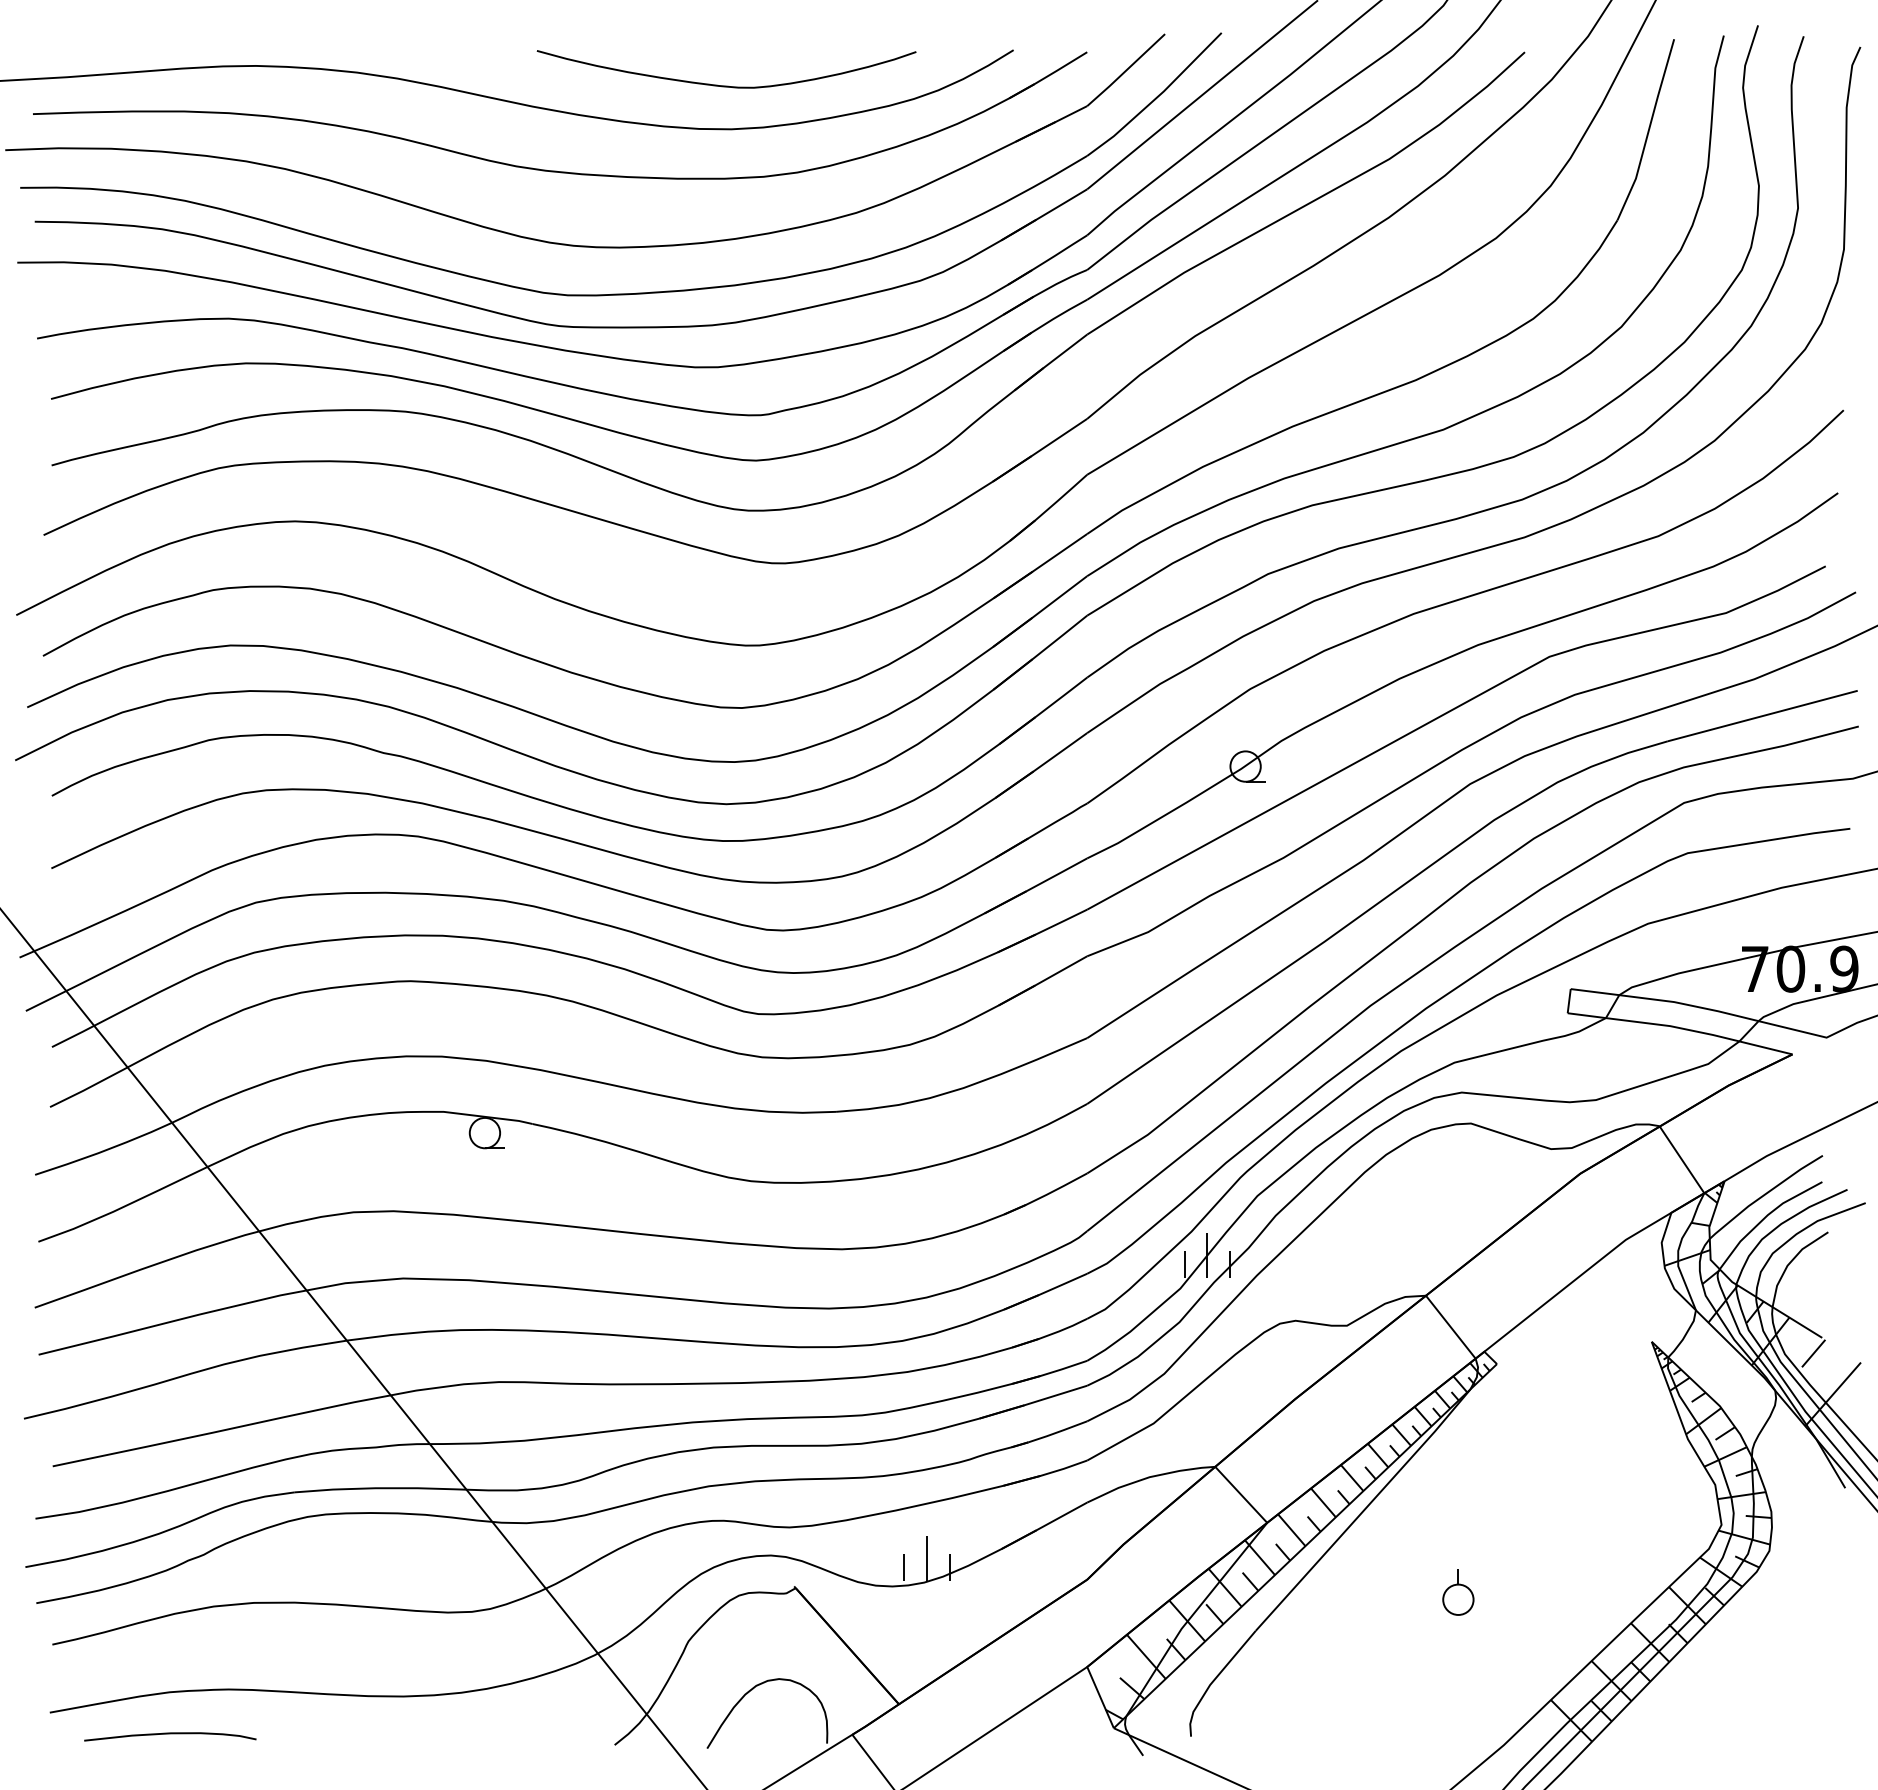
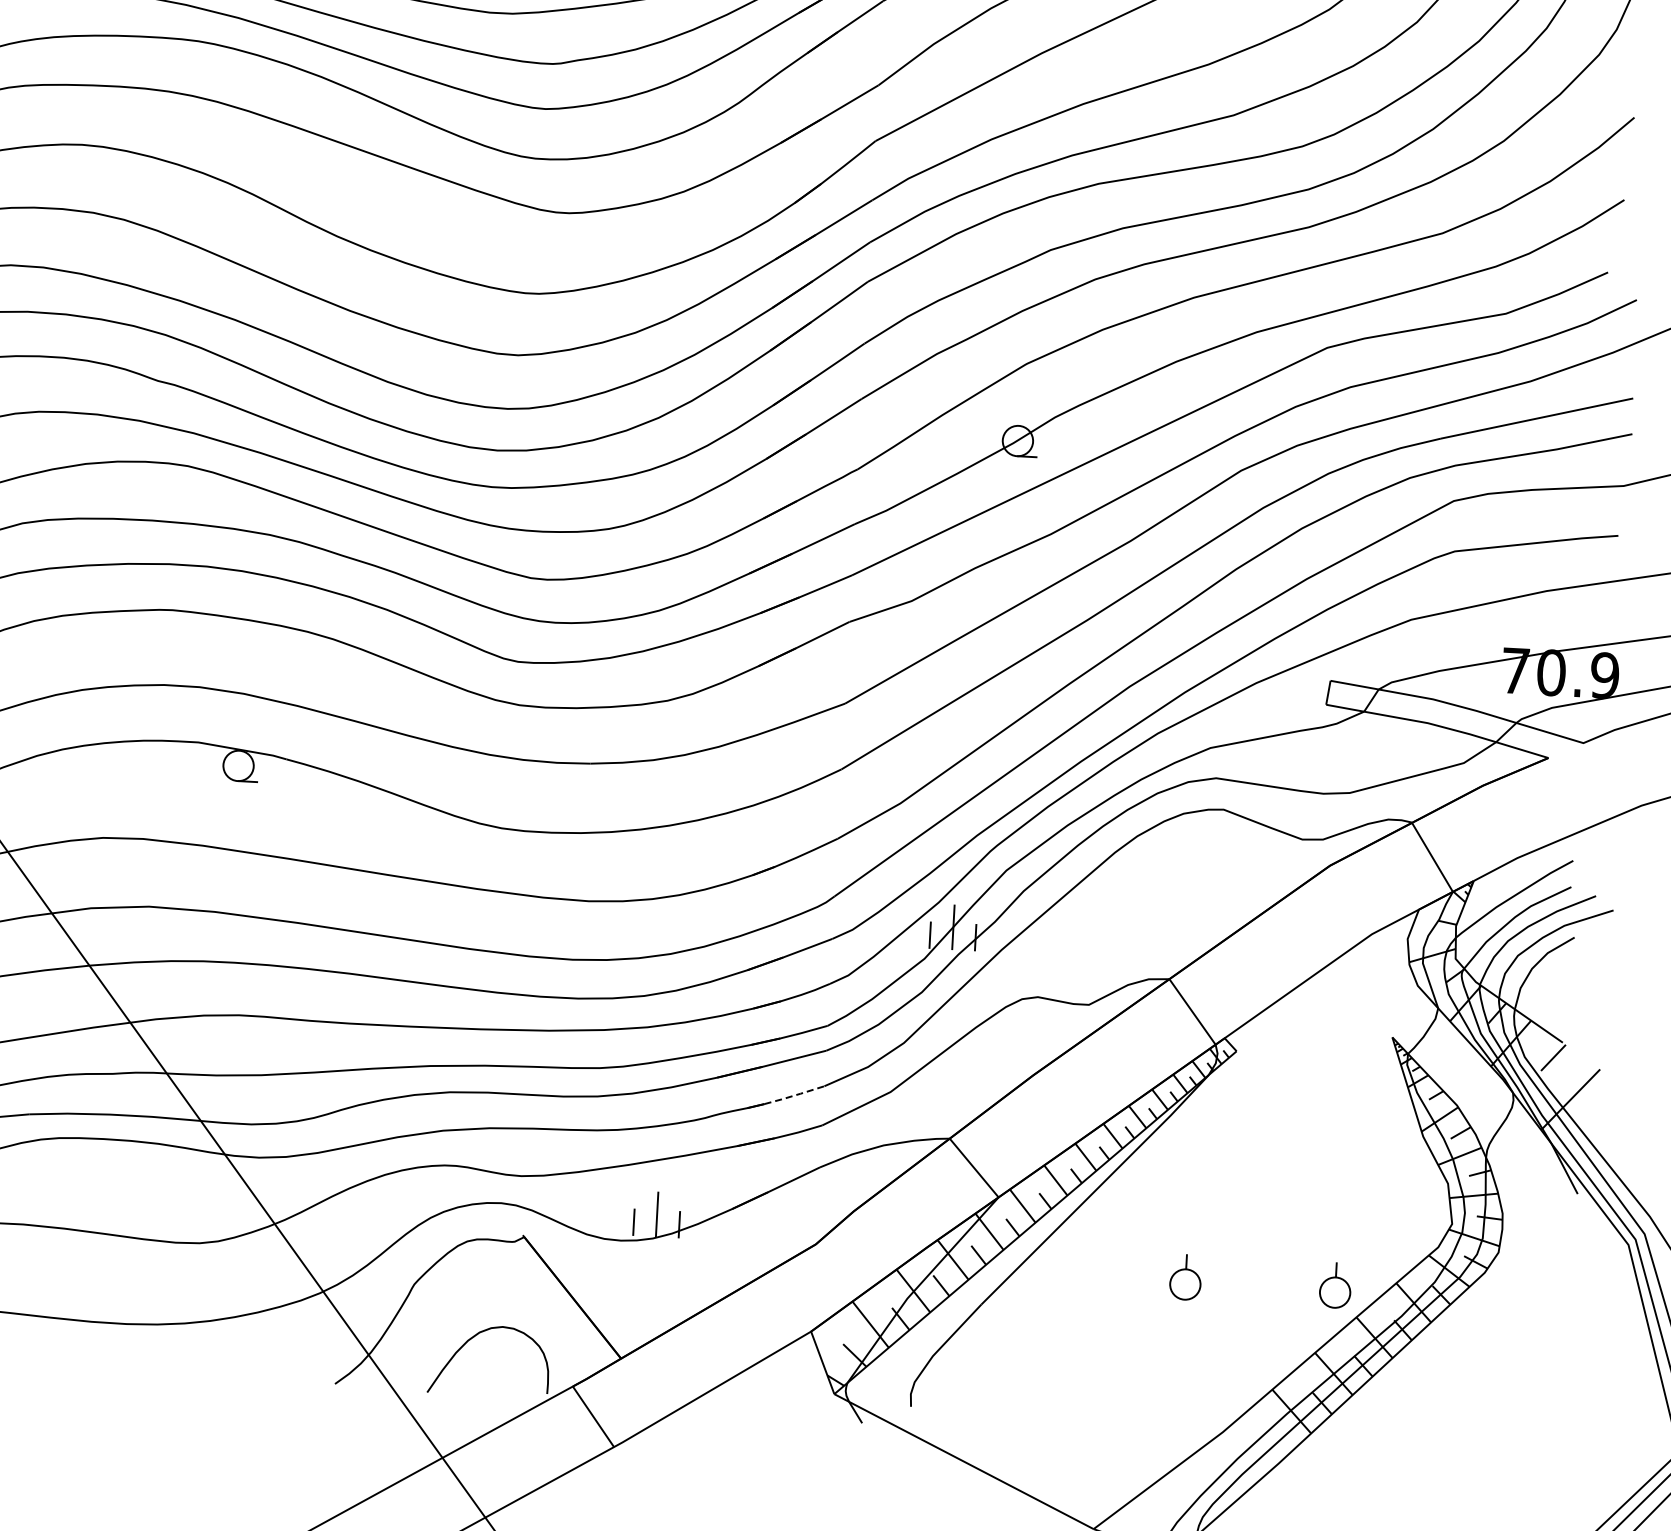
line: (1057, 1432) -> (794, 1095), solid -> dashed
part: (1608, 1592) -> (1335, 1285), added

